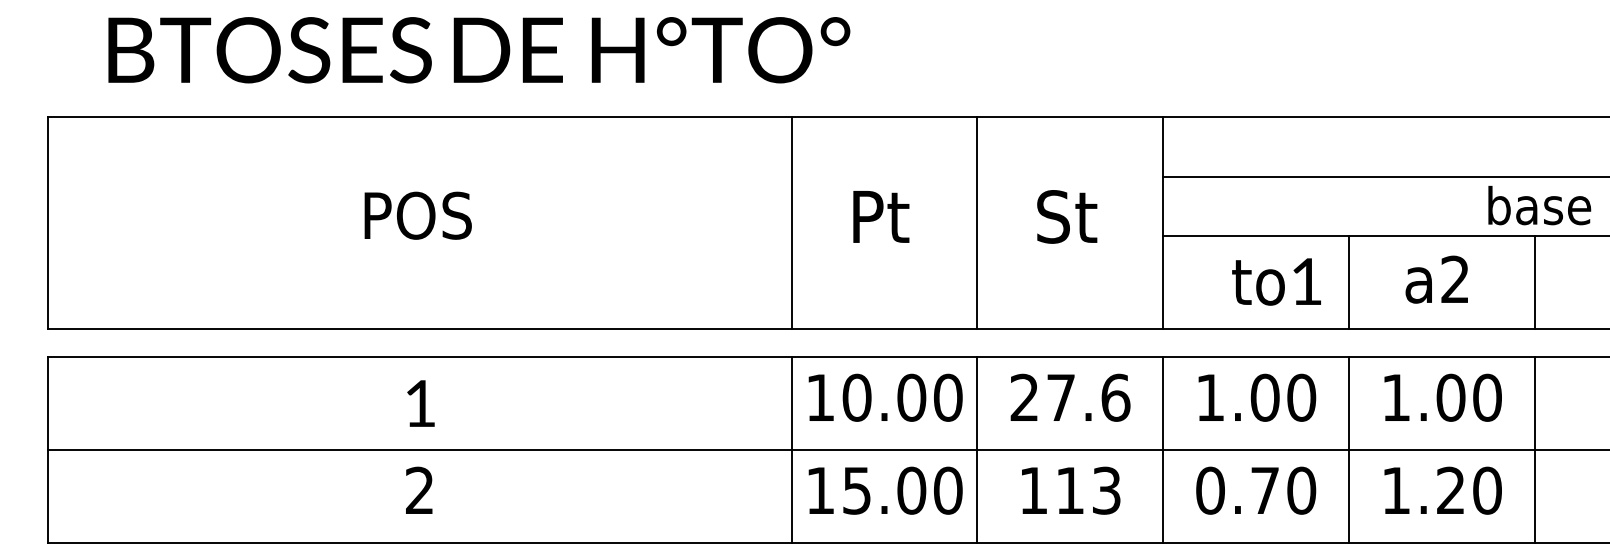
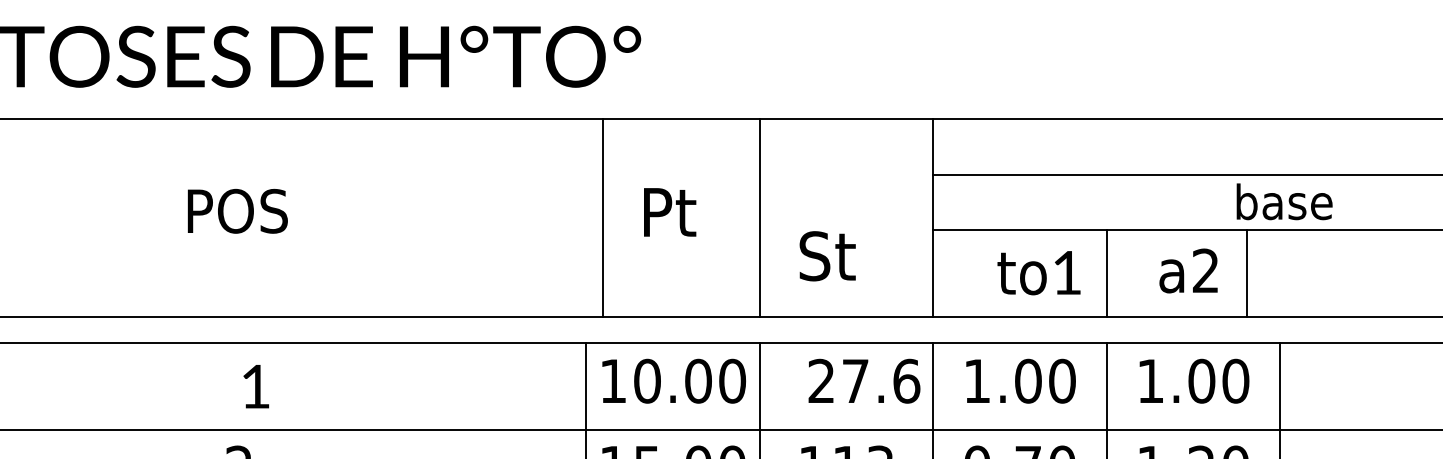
text: (1067, 216) -> (828, 255), moved
line: (791, 222) -> (603, 217), moved
line: (1534, 281) -> (1246, 272), moved
text: (1070, 397) -> (864, 380), moved
text: (420, 403) -> (255, 386), moved

